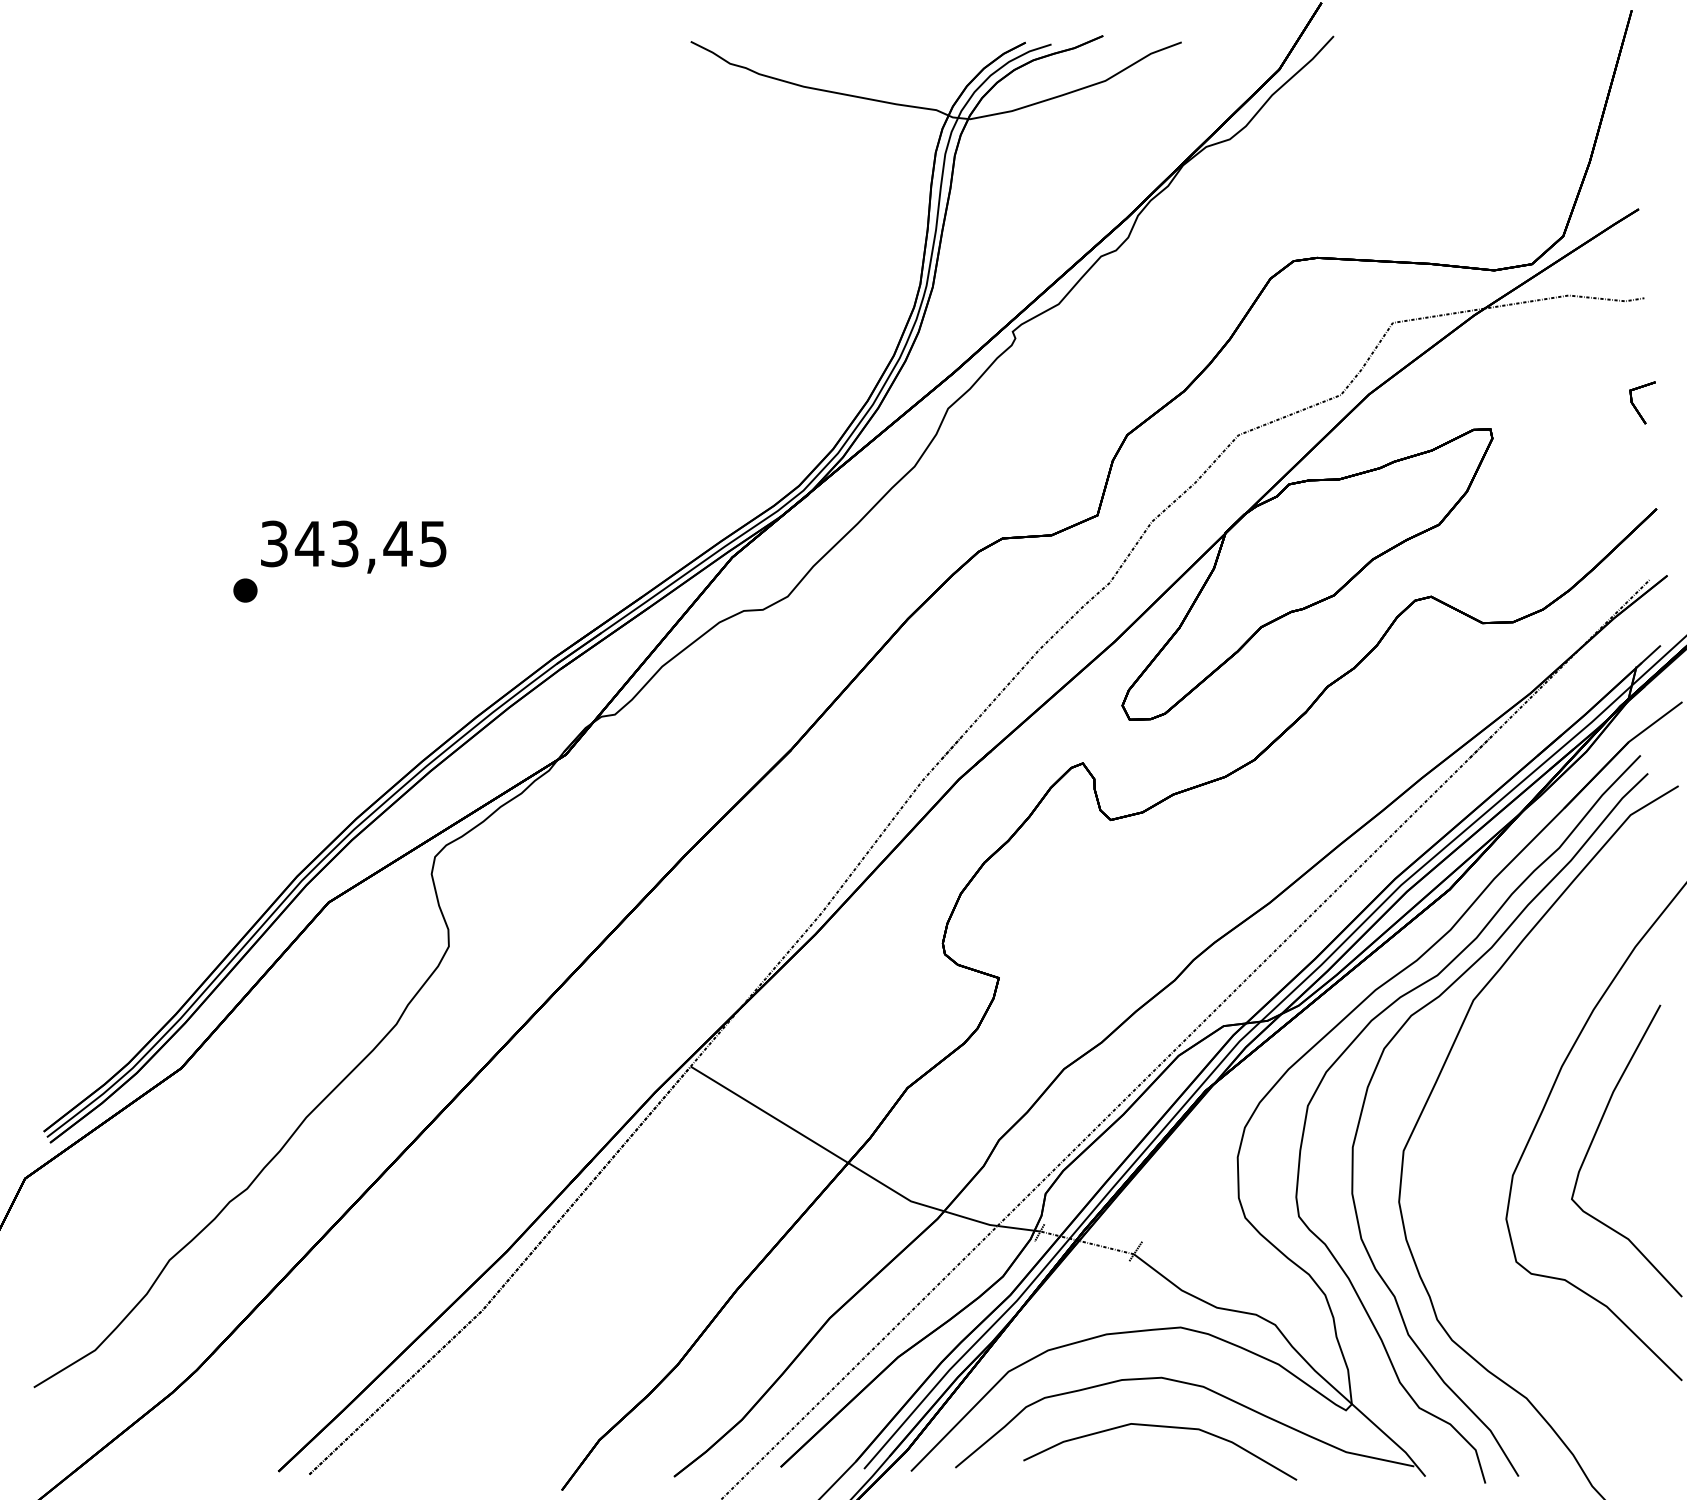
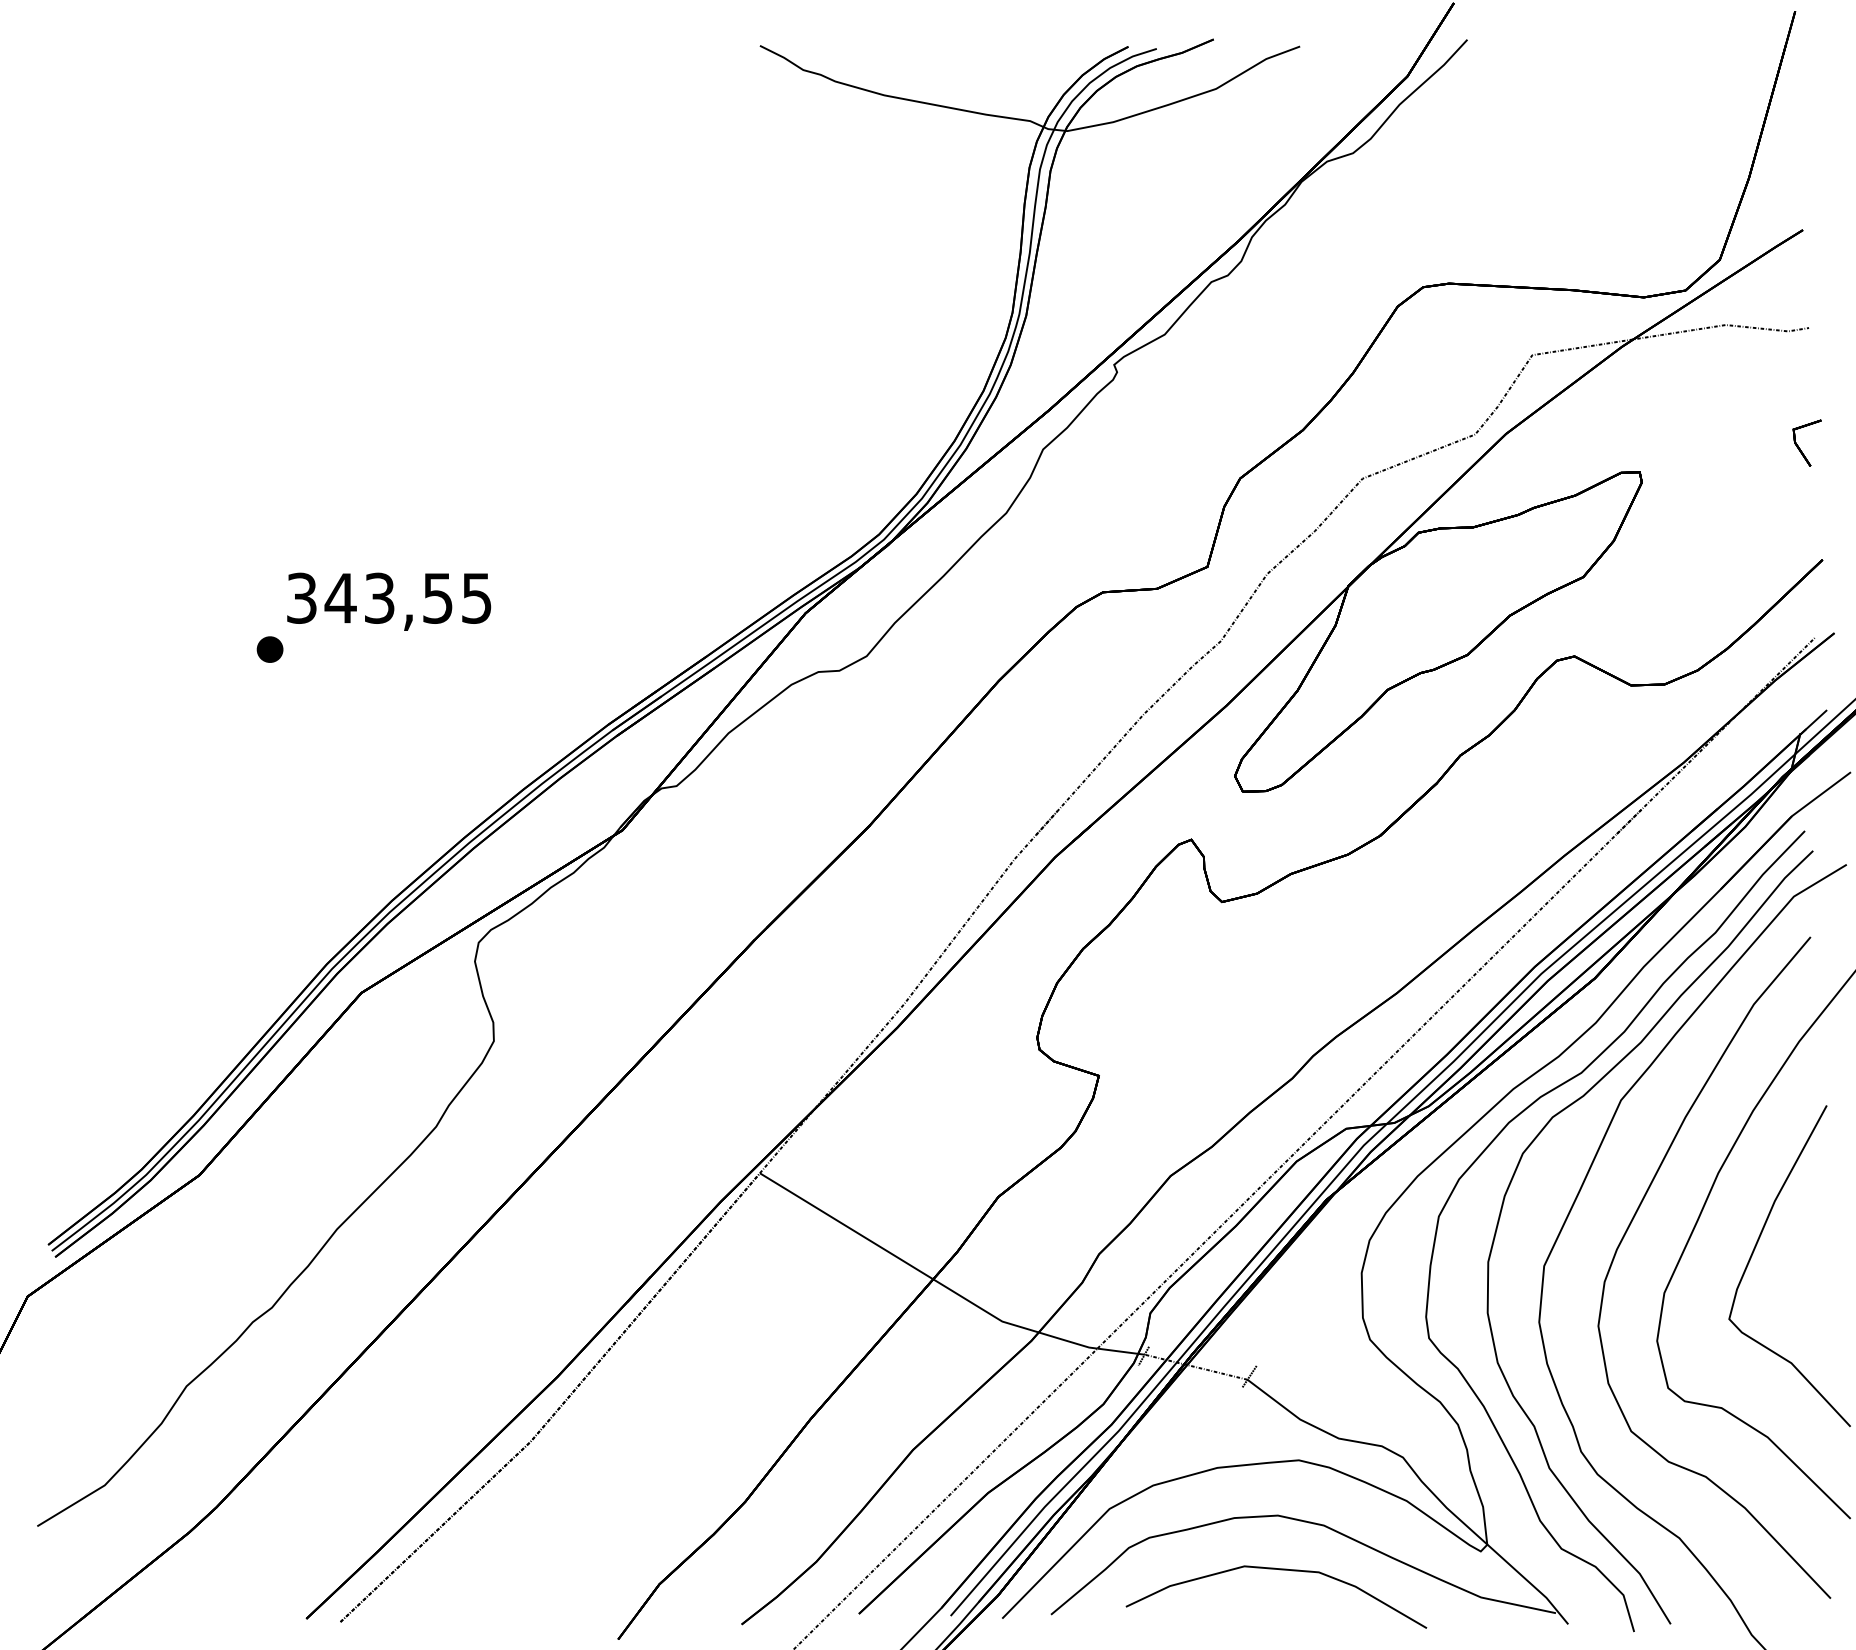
text: (397, 544) -> (437, 598), 343,45 -> 343,55
curve: (1482, 1113) -> (1630, 1224), added

